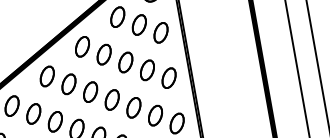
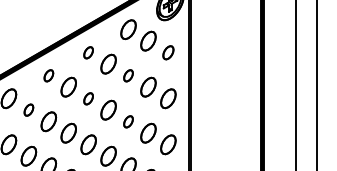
part: (161, 32) -> (168, 52), size x0.7
part: (82, 46) -> (88, 52), size x0.6
part: (125, 62) -> (128, 75), size x0.6
part: (46, 76) -> (48, 75), size x0.6
part: (90, 91) -> (88, 98), size x0.6
part: (133, 107) -> (128, 121), size x0.6
part: (33, 113) -> (28, 109), size x0.6

